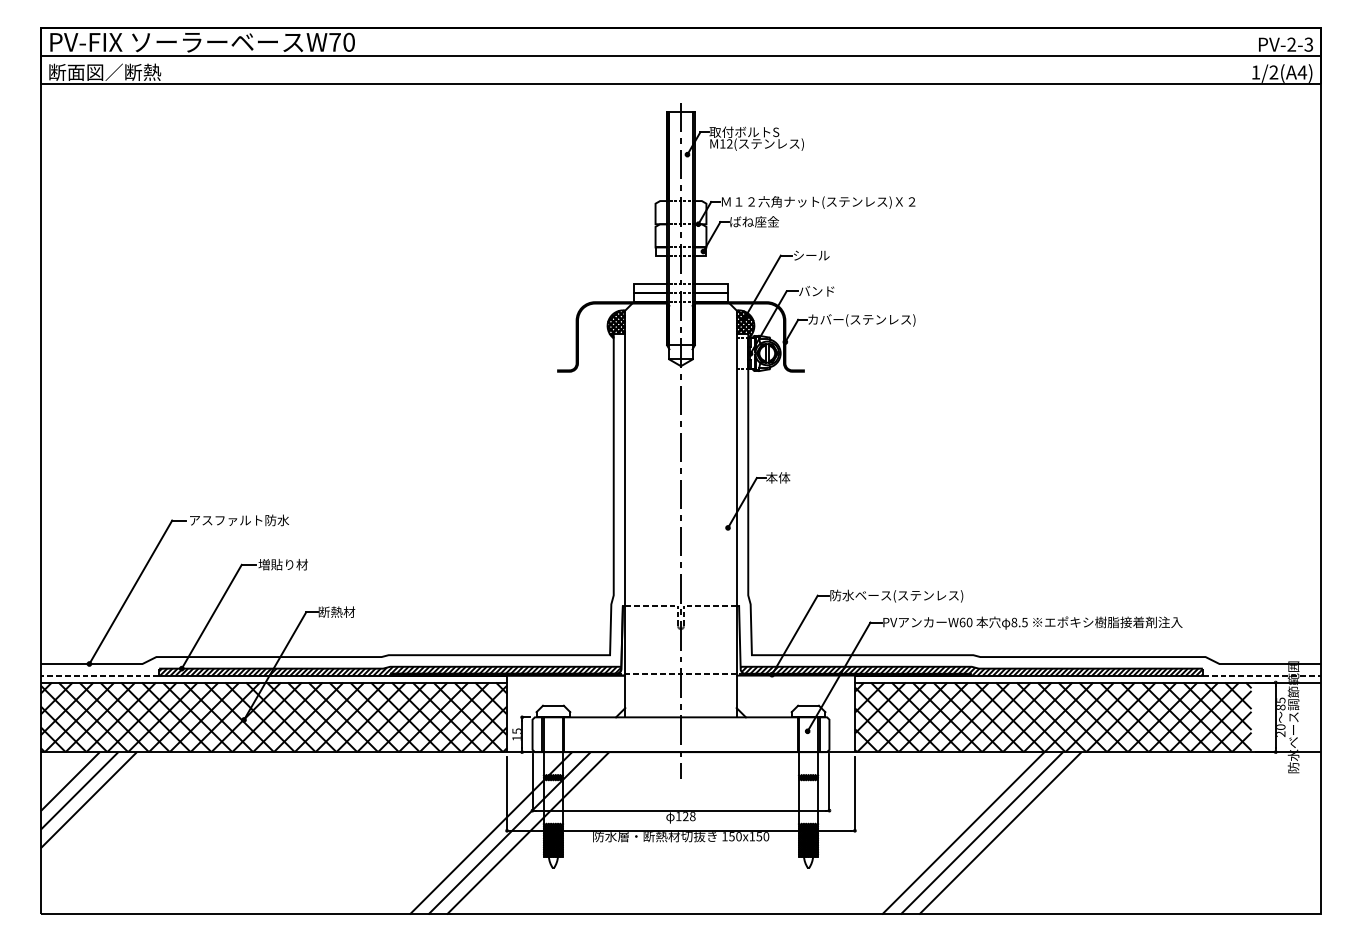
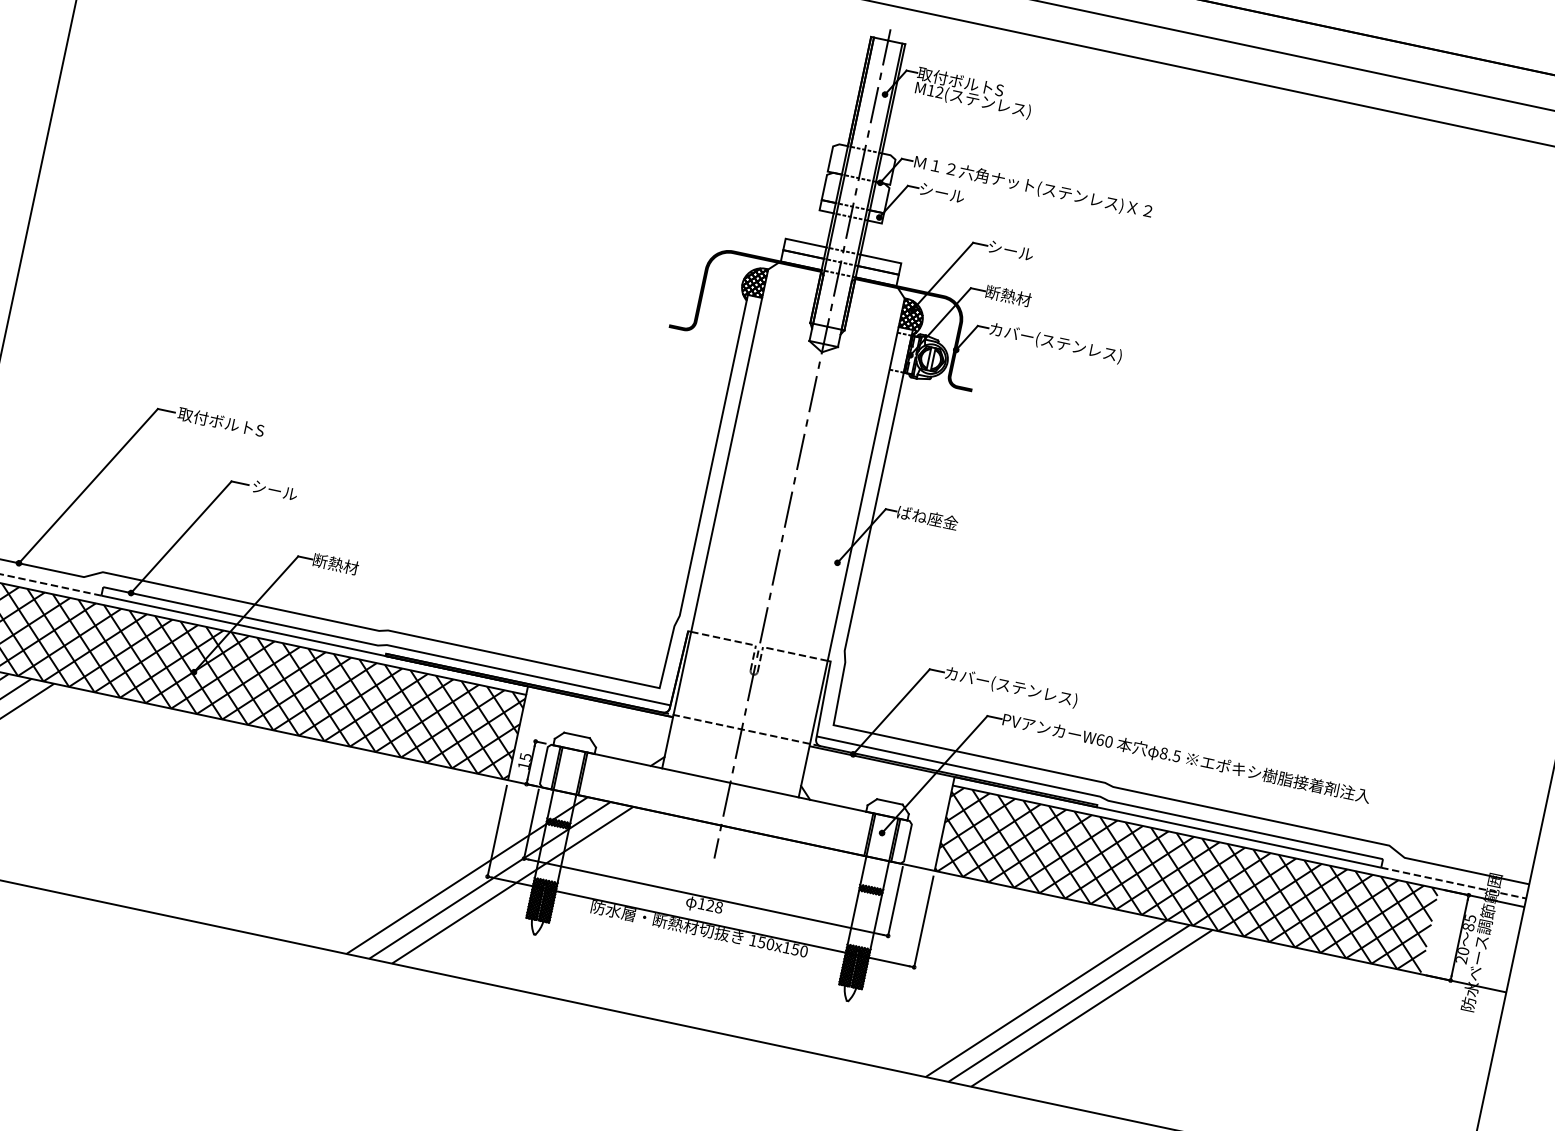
text: (754, 221) -> (949, 194), ばね座金 -> シール
text: (817, 291) -> (1008, 296), バンド -> 断熱材
text: (790, 477) -> (927, 517), 本体 -> ばね座金
text: (239, 520) -> (240, 426), アスファルト防水 -> 取付ボルトS
text: (282, 564) -> (281, 491), 増貼り材 -> シール
text: (896, 595) -> (1026, 689), 防水ベース(ステンレス) -> カバー(ステンレス)
hatch: (390, 670) -> (386, 649), removed
hatch: (971, 670) -> (1098, 801), removed

